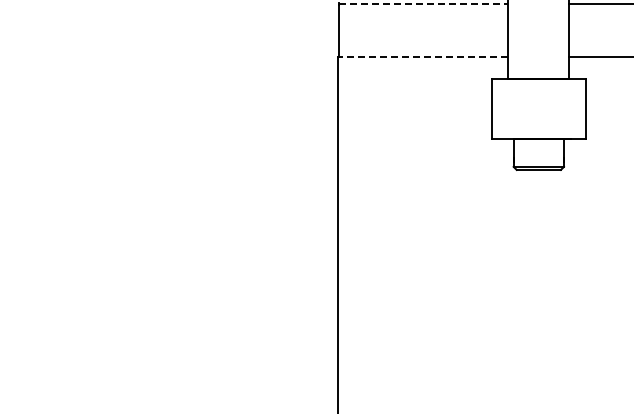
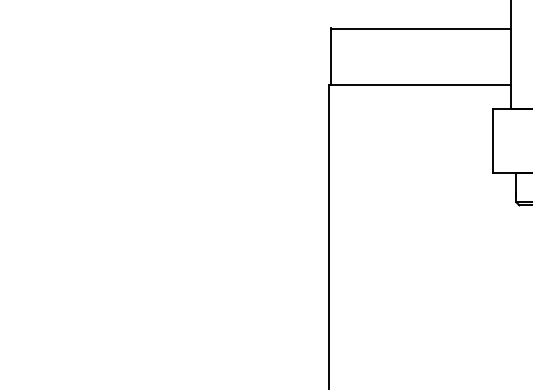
line: (424, 4) -> (421, 29), dashed -> solid
line: (423, 56) -> (420, 84), dashed -> solid

